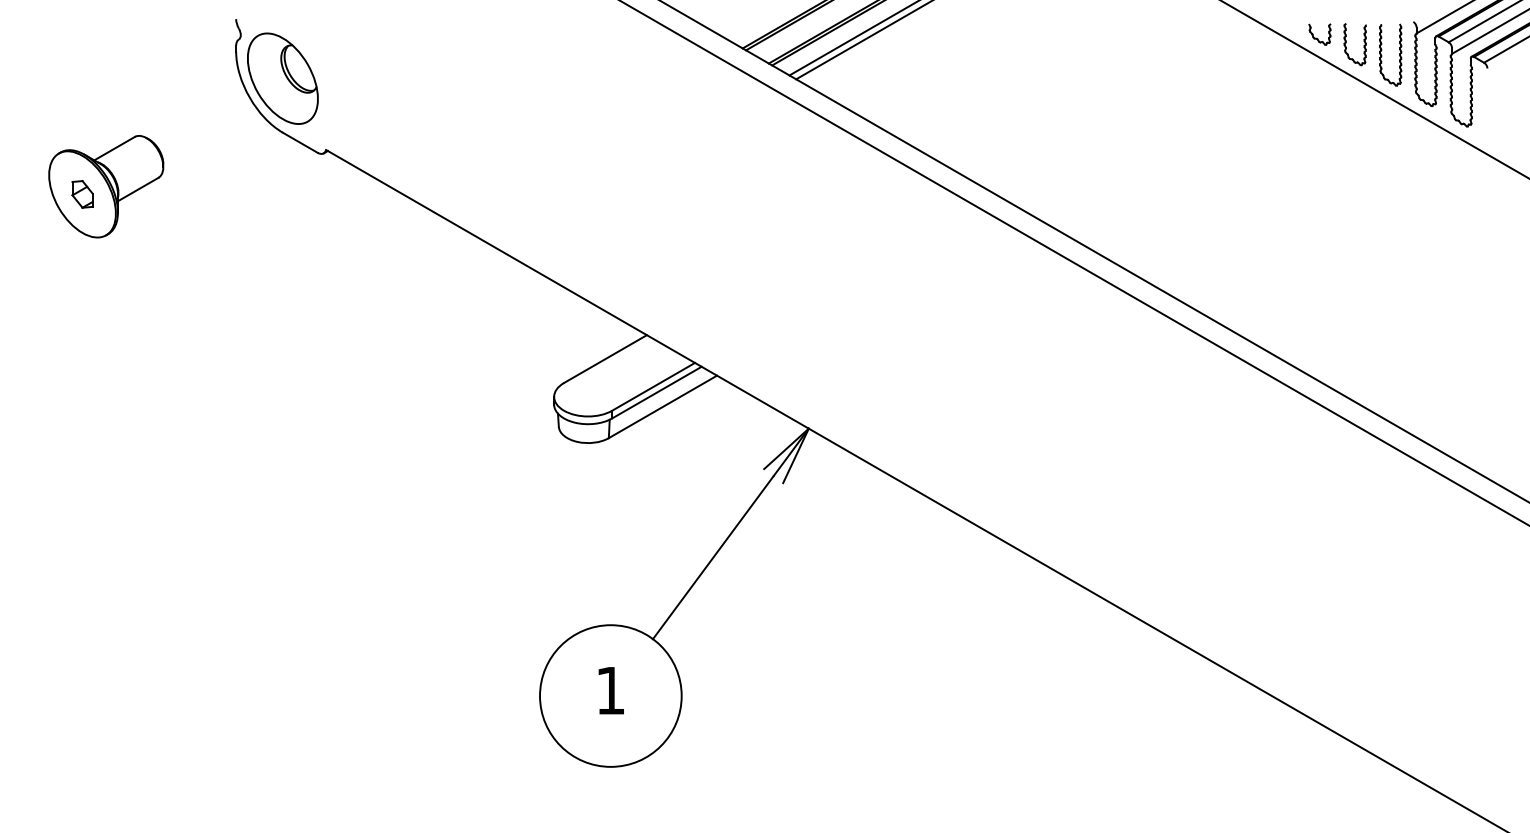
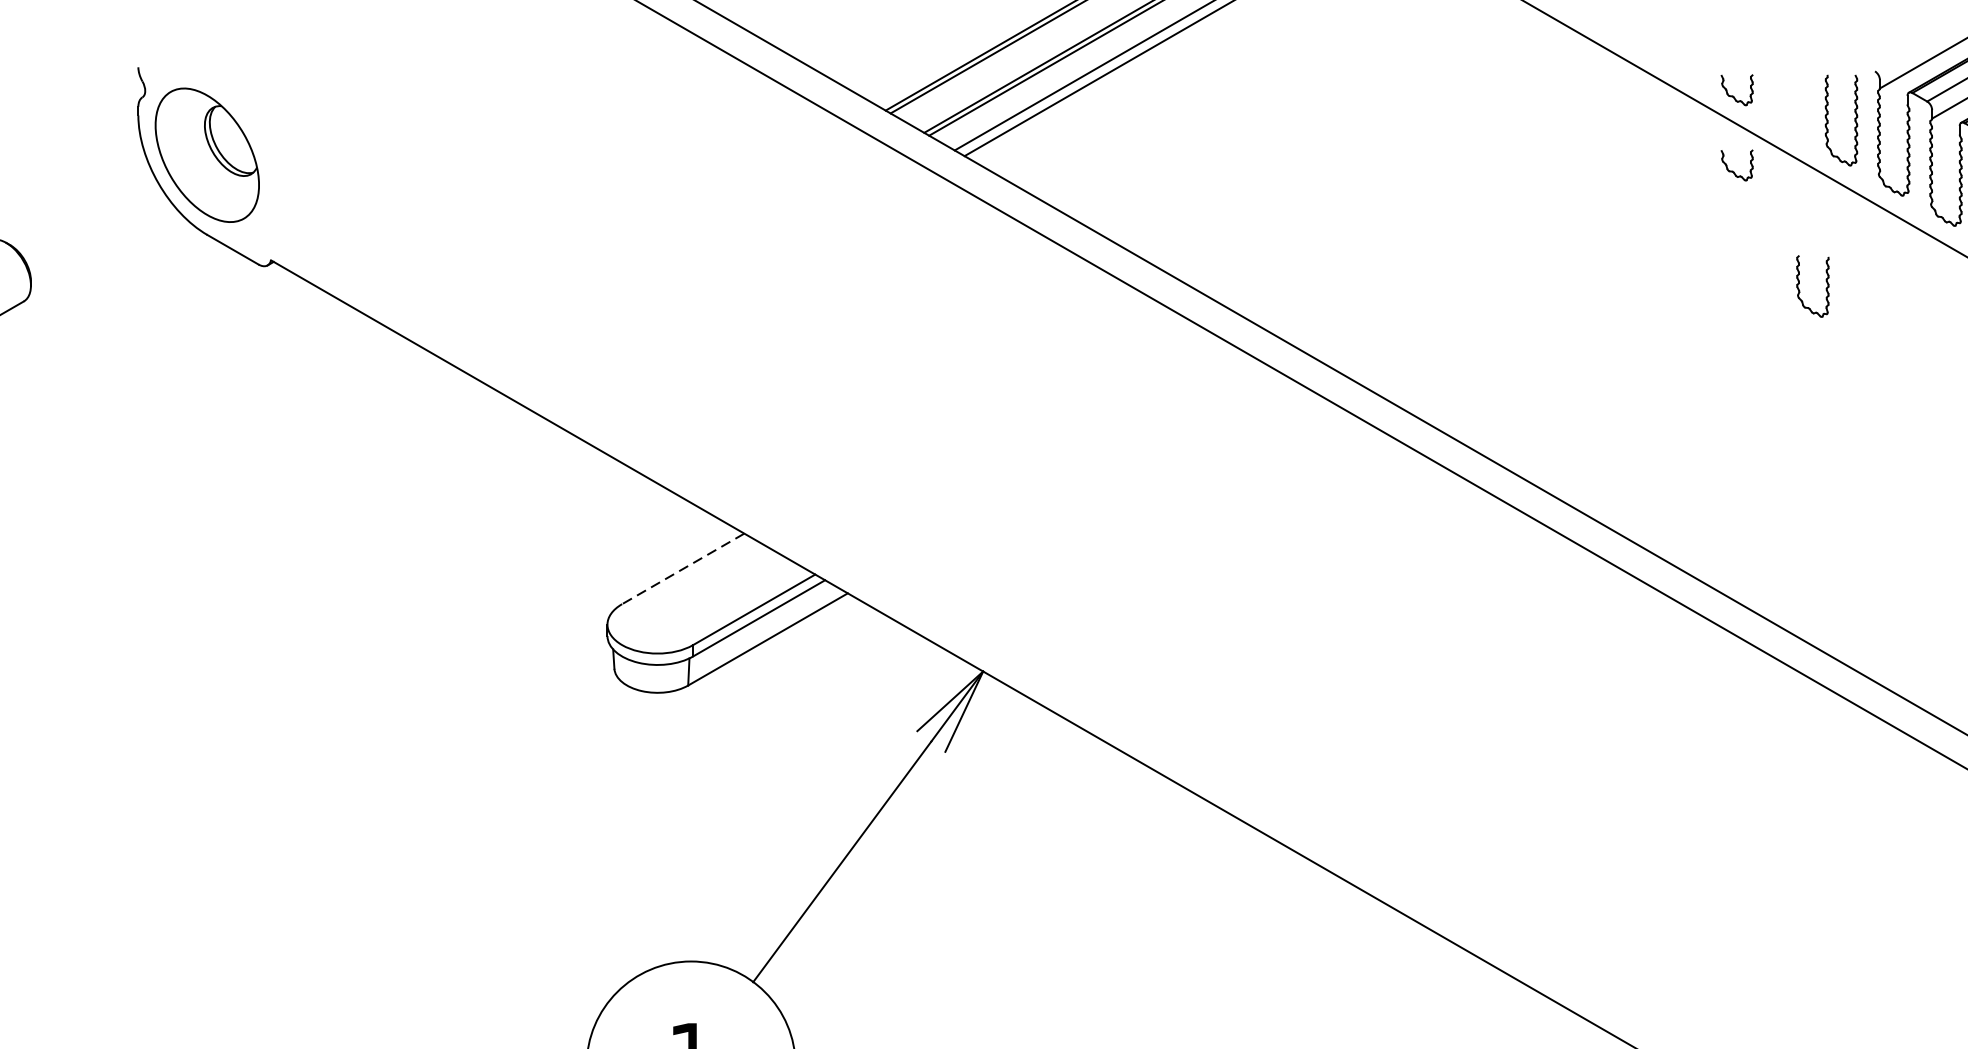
part: (1346, 43) -> (1800, 284), moved
part: (1319, 85) -> (1736, 165), added
line: (605, 359) -> (683, 569), solid -> dashed

